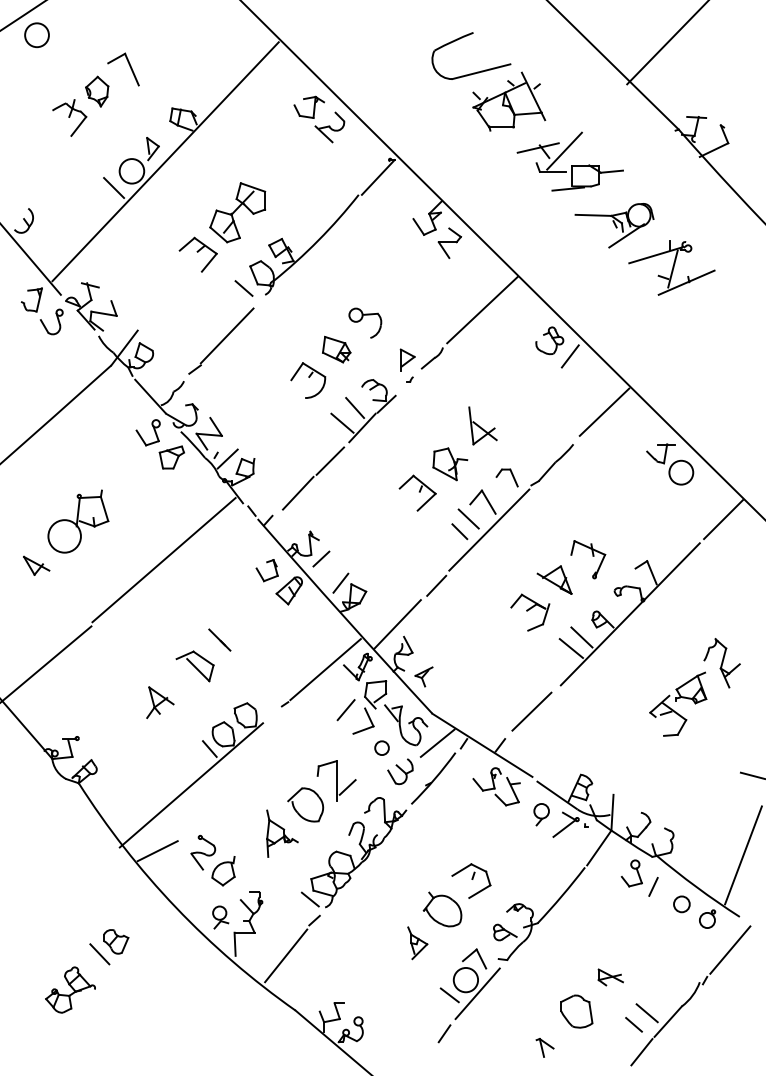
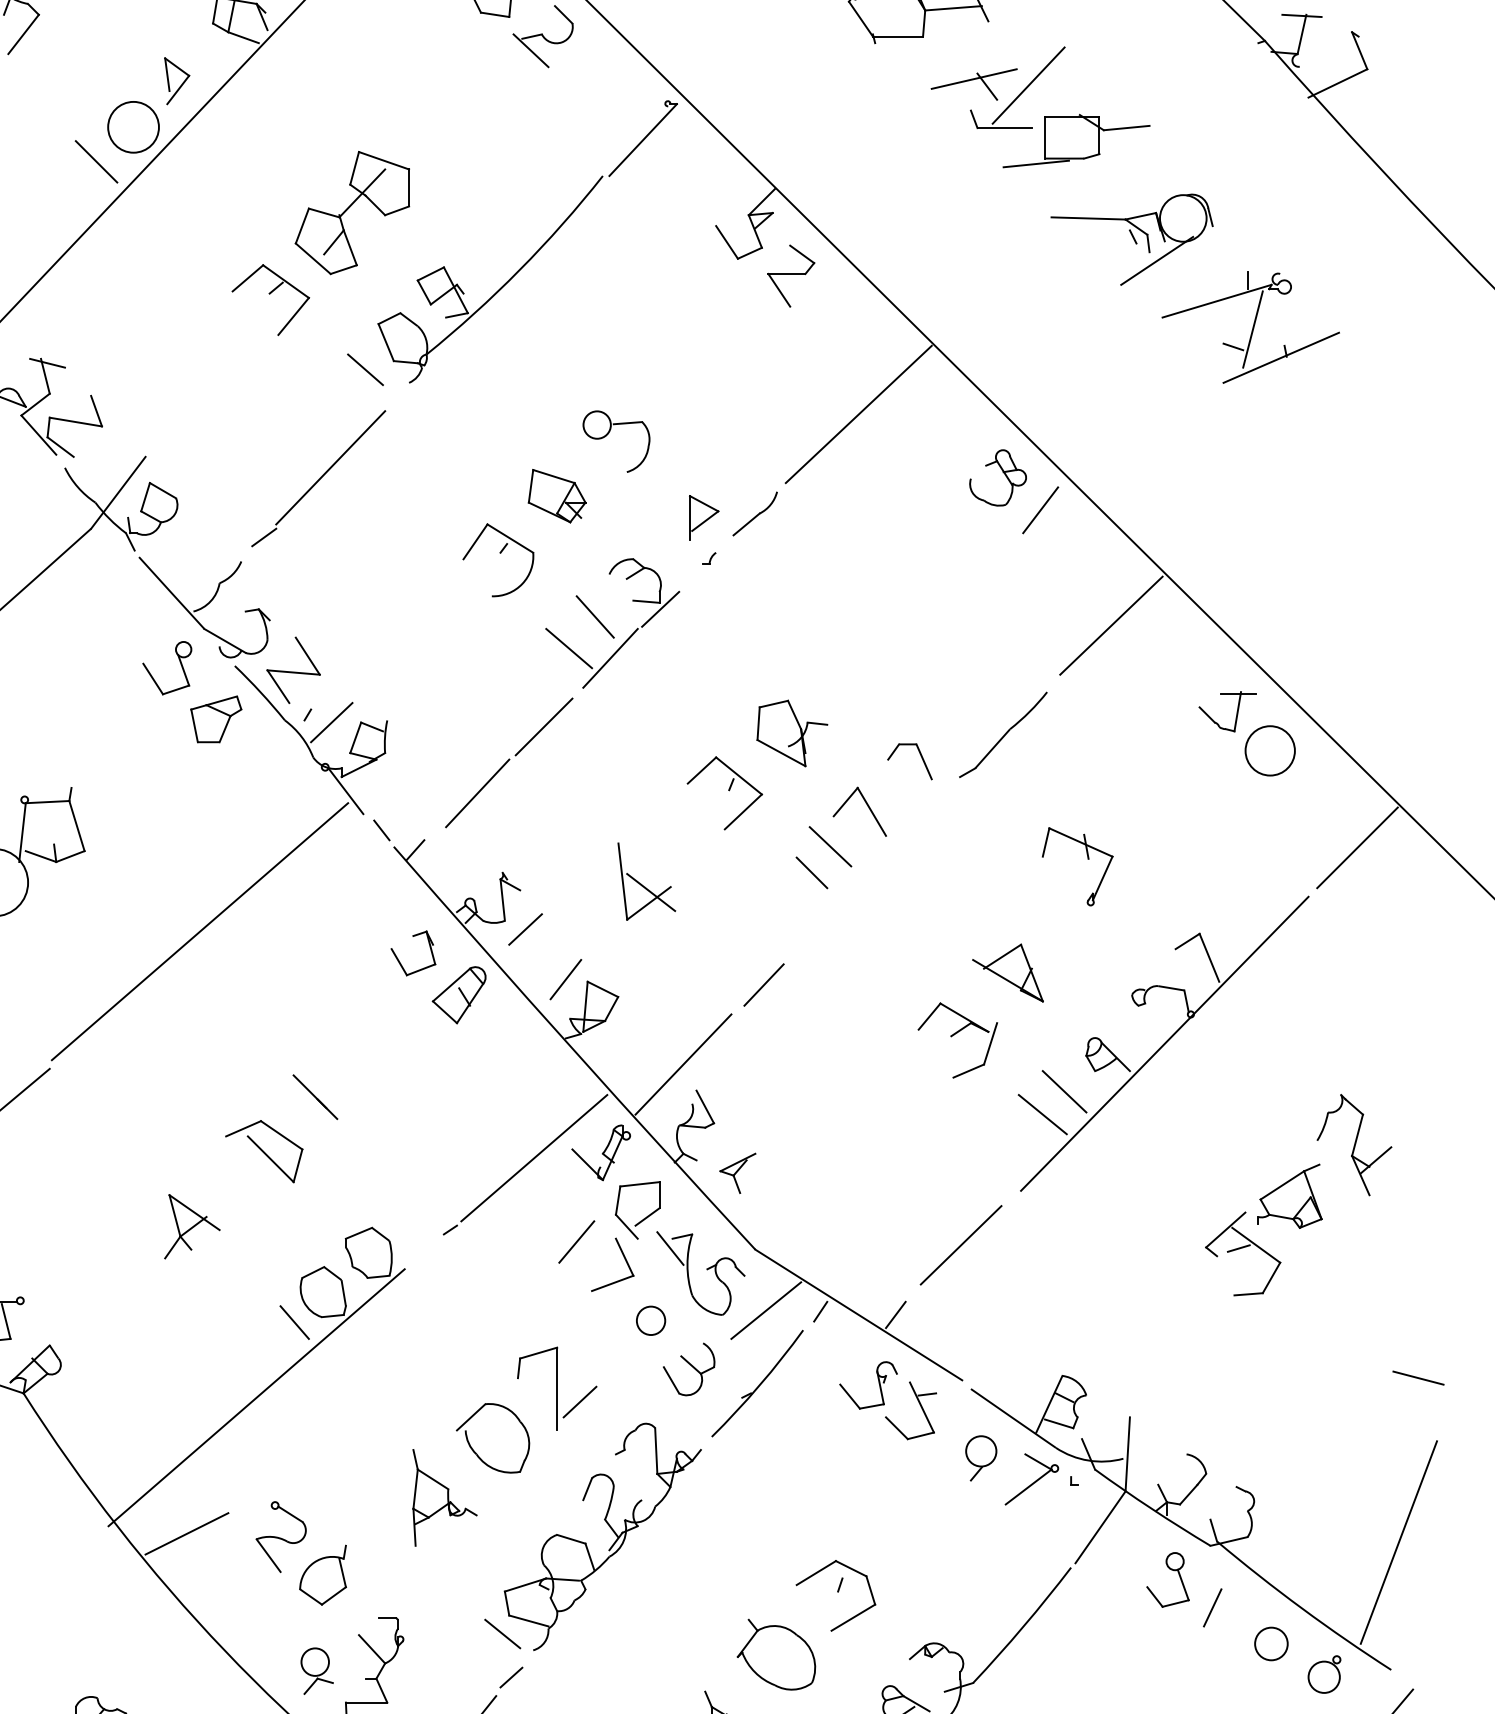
part: (482, 425) -> (645, 880), moved
line: (489, 529) -> (873, 868), removed
part: (588, 559) -> (1078, 866), moved

